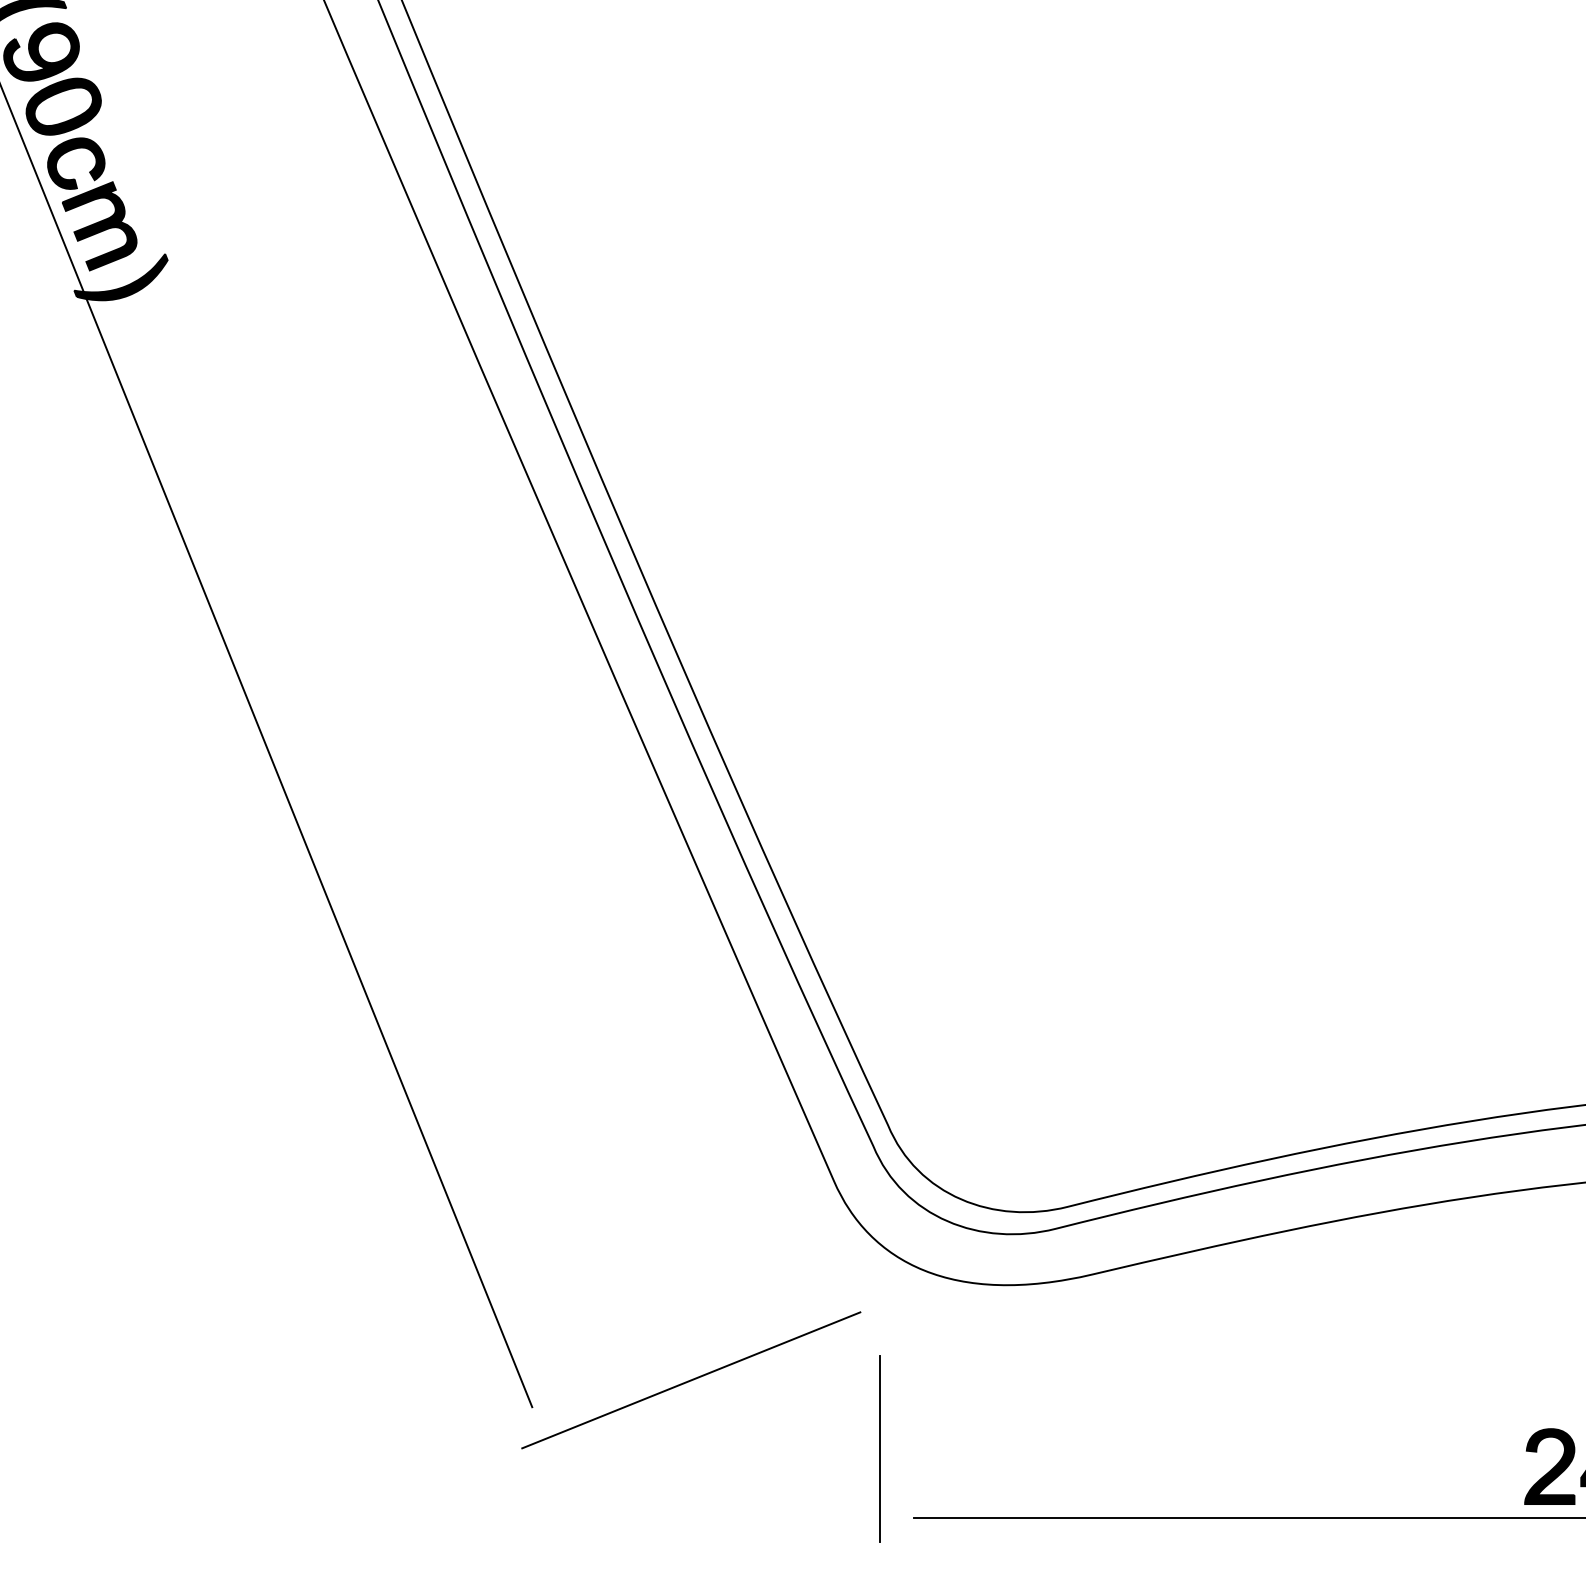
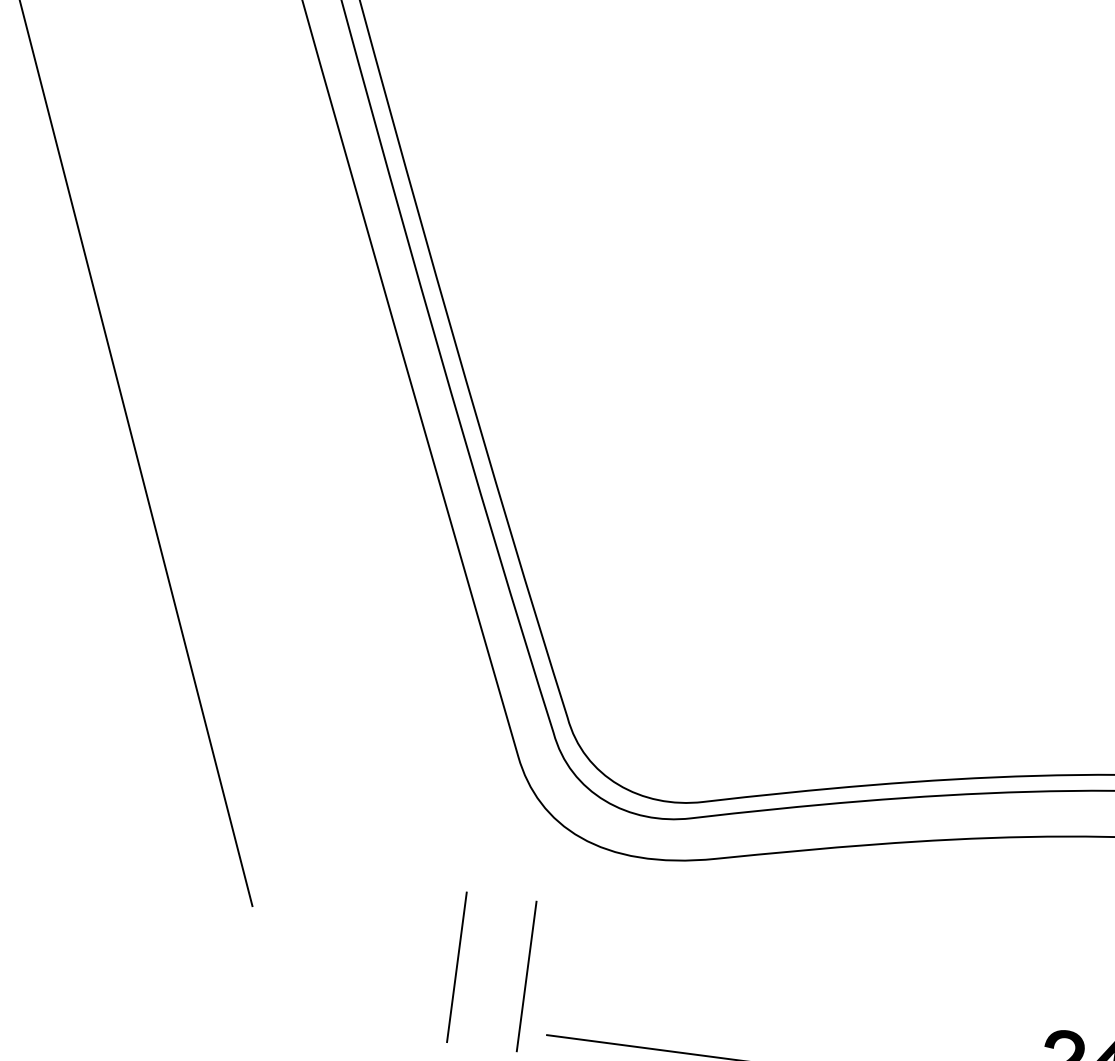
line: (691, 1380) -> (383, 901), removed
line: (792, 1448) -> (456, 966), added

